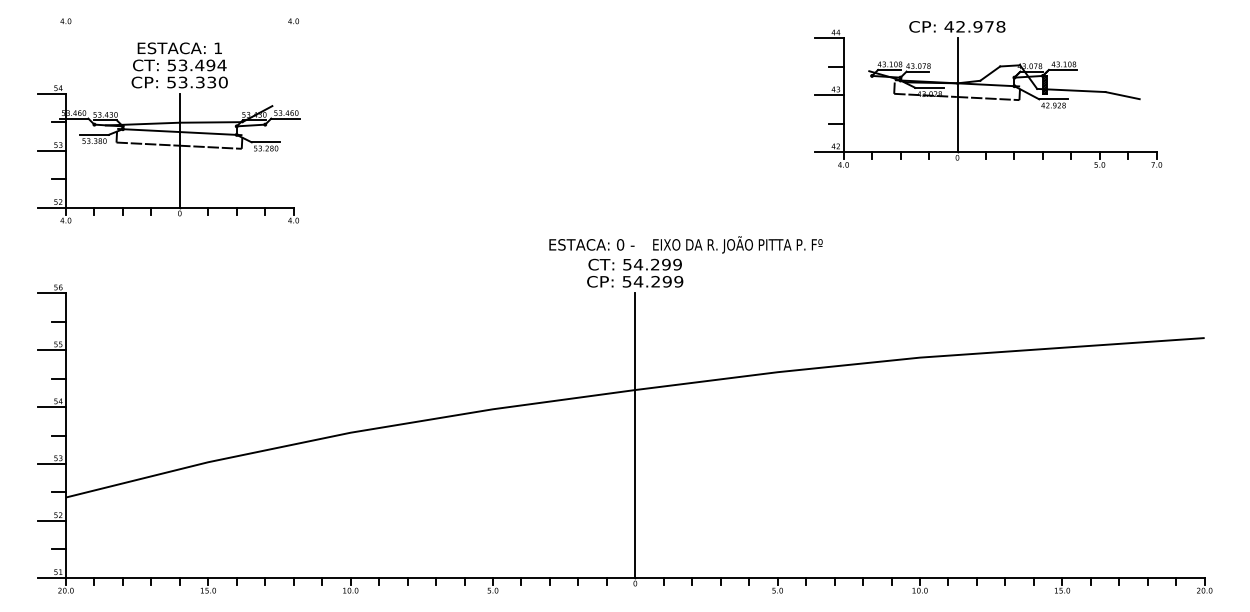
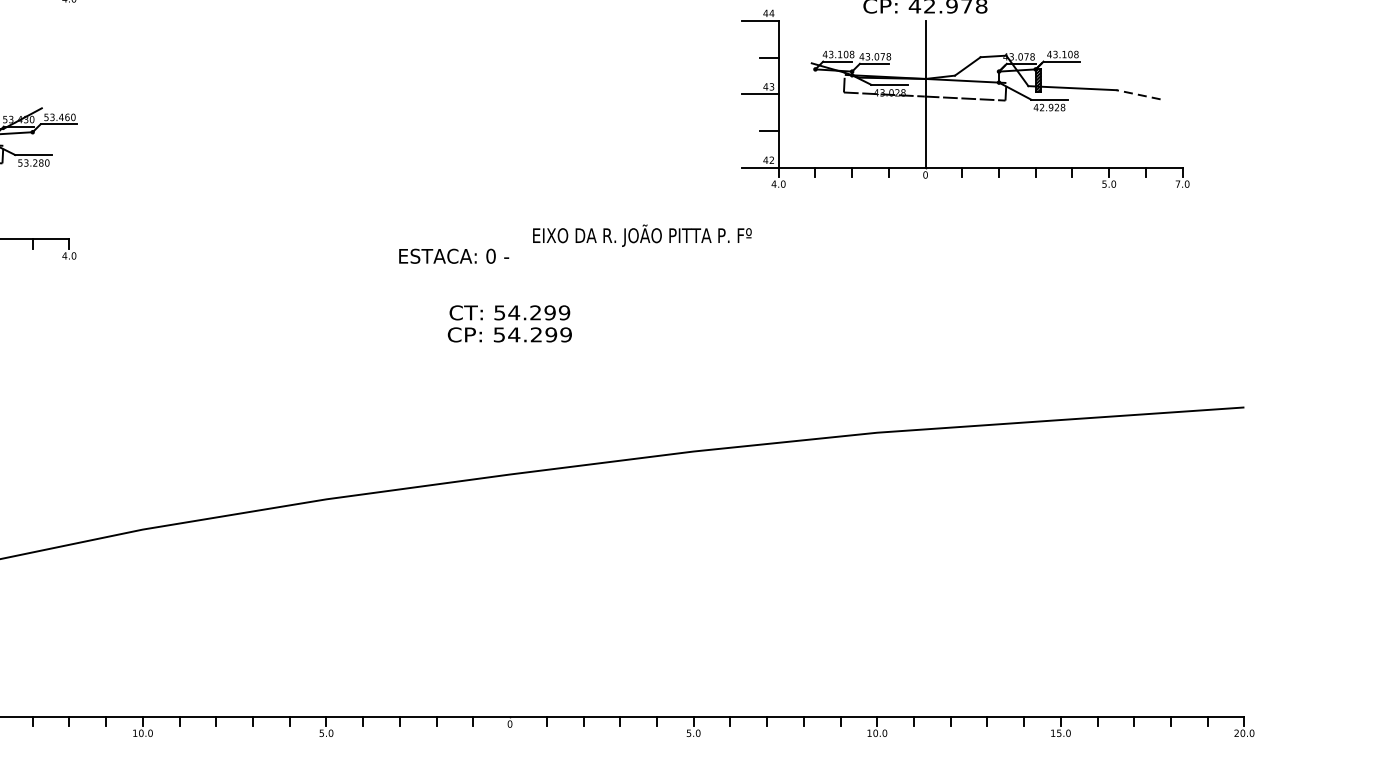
line: (1122, 95) -> (1138, 94), solid -> dashed
text: (591, 244) -> (453, 255), moved
text: (737, 244) -> (641, 235), moved
line: (635, 435) -> (510, 533), removed

